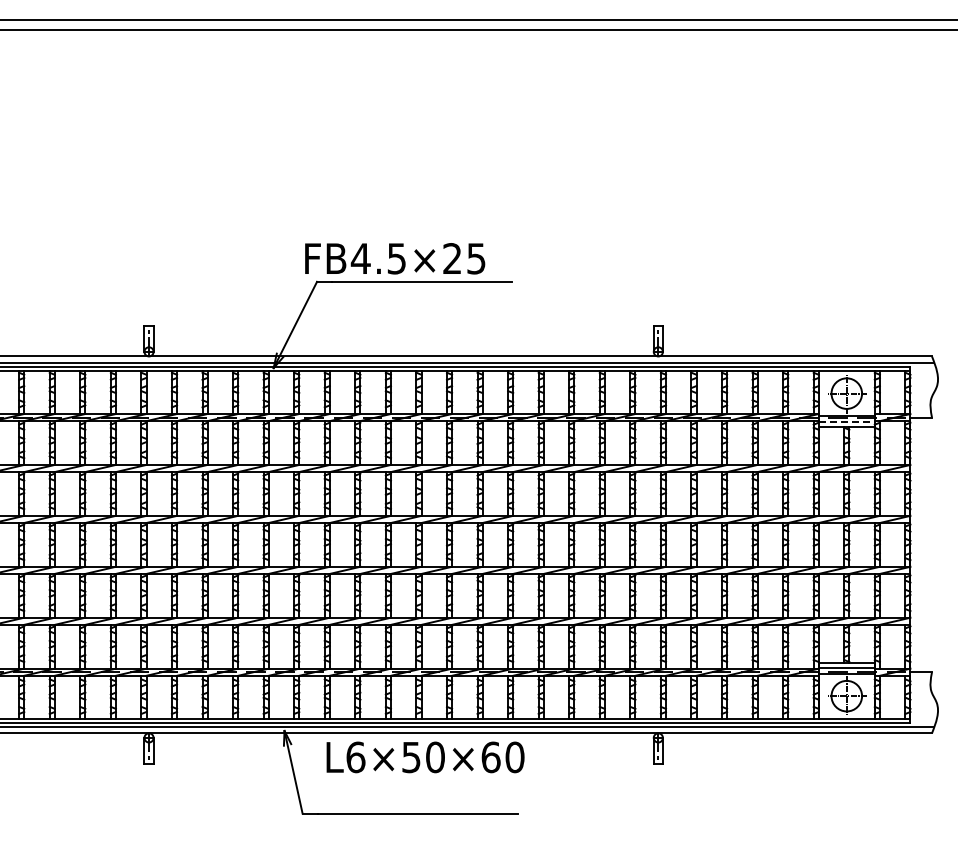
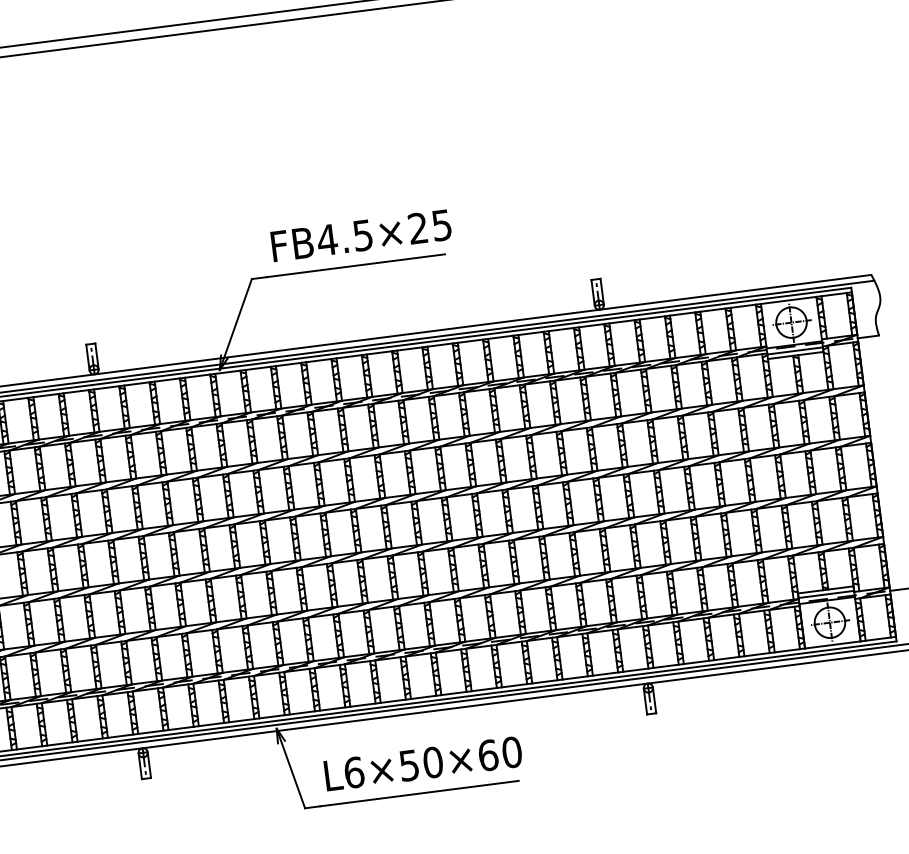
text: (395, 258) -> (361, 235), moved
line: (847, 422) -> (795, 351), dashed -> solid
text: (425, 757) -> (423, 763), moved

